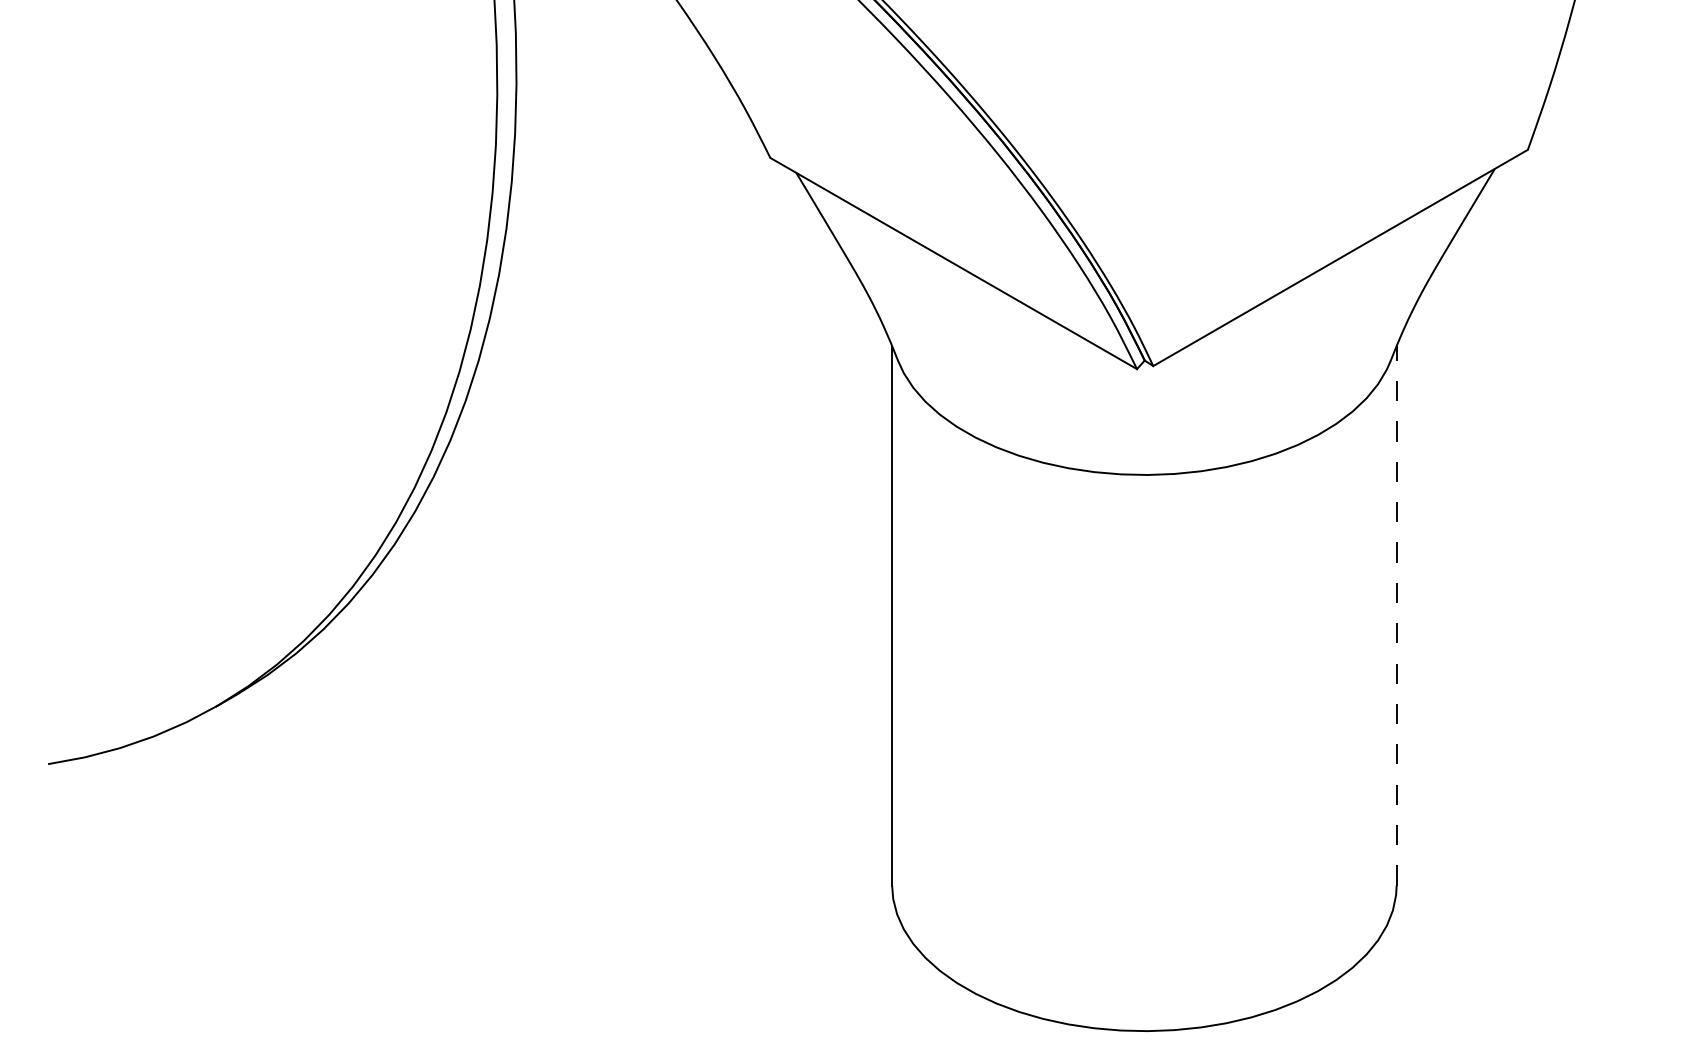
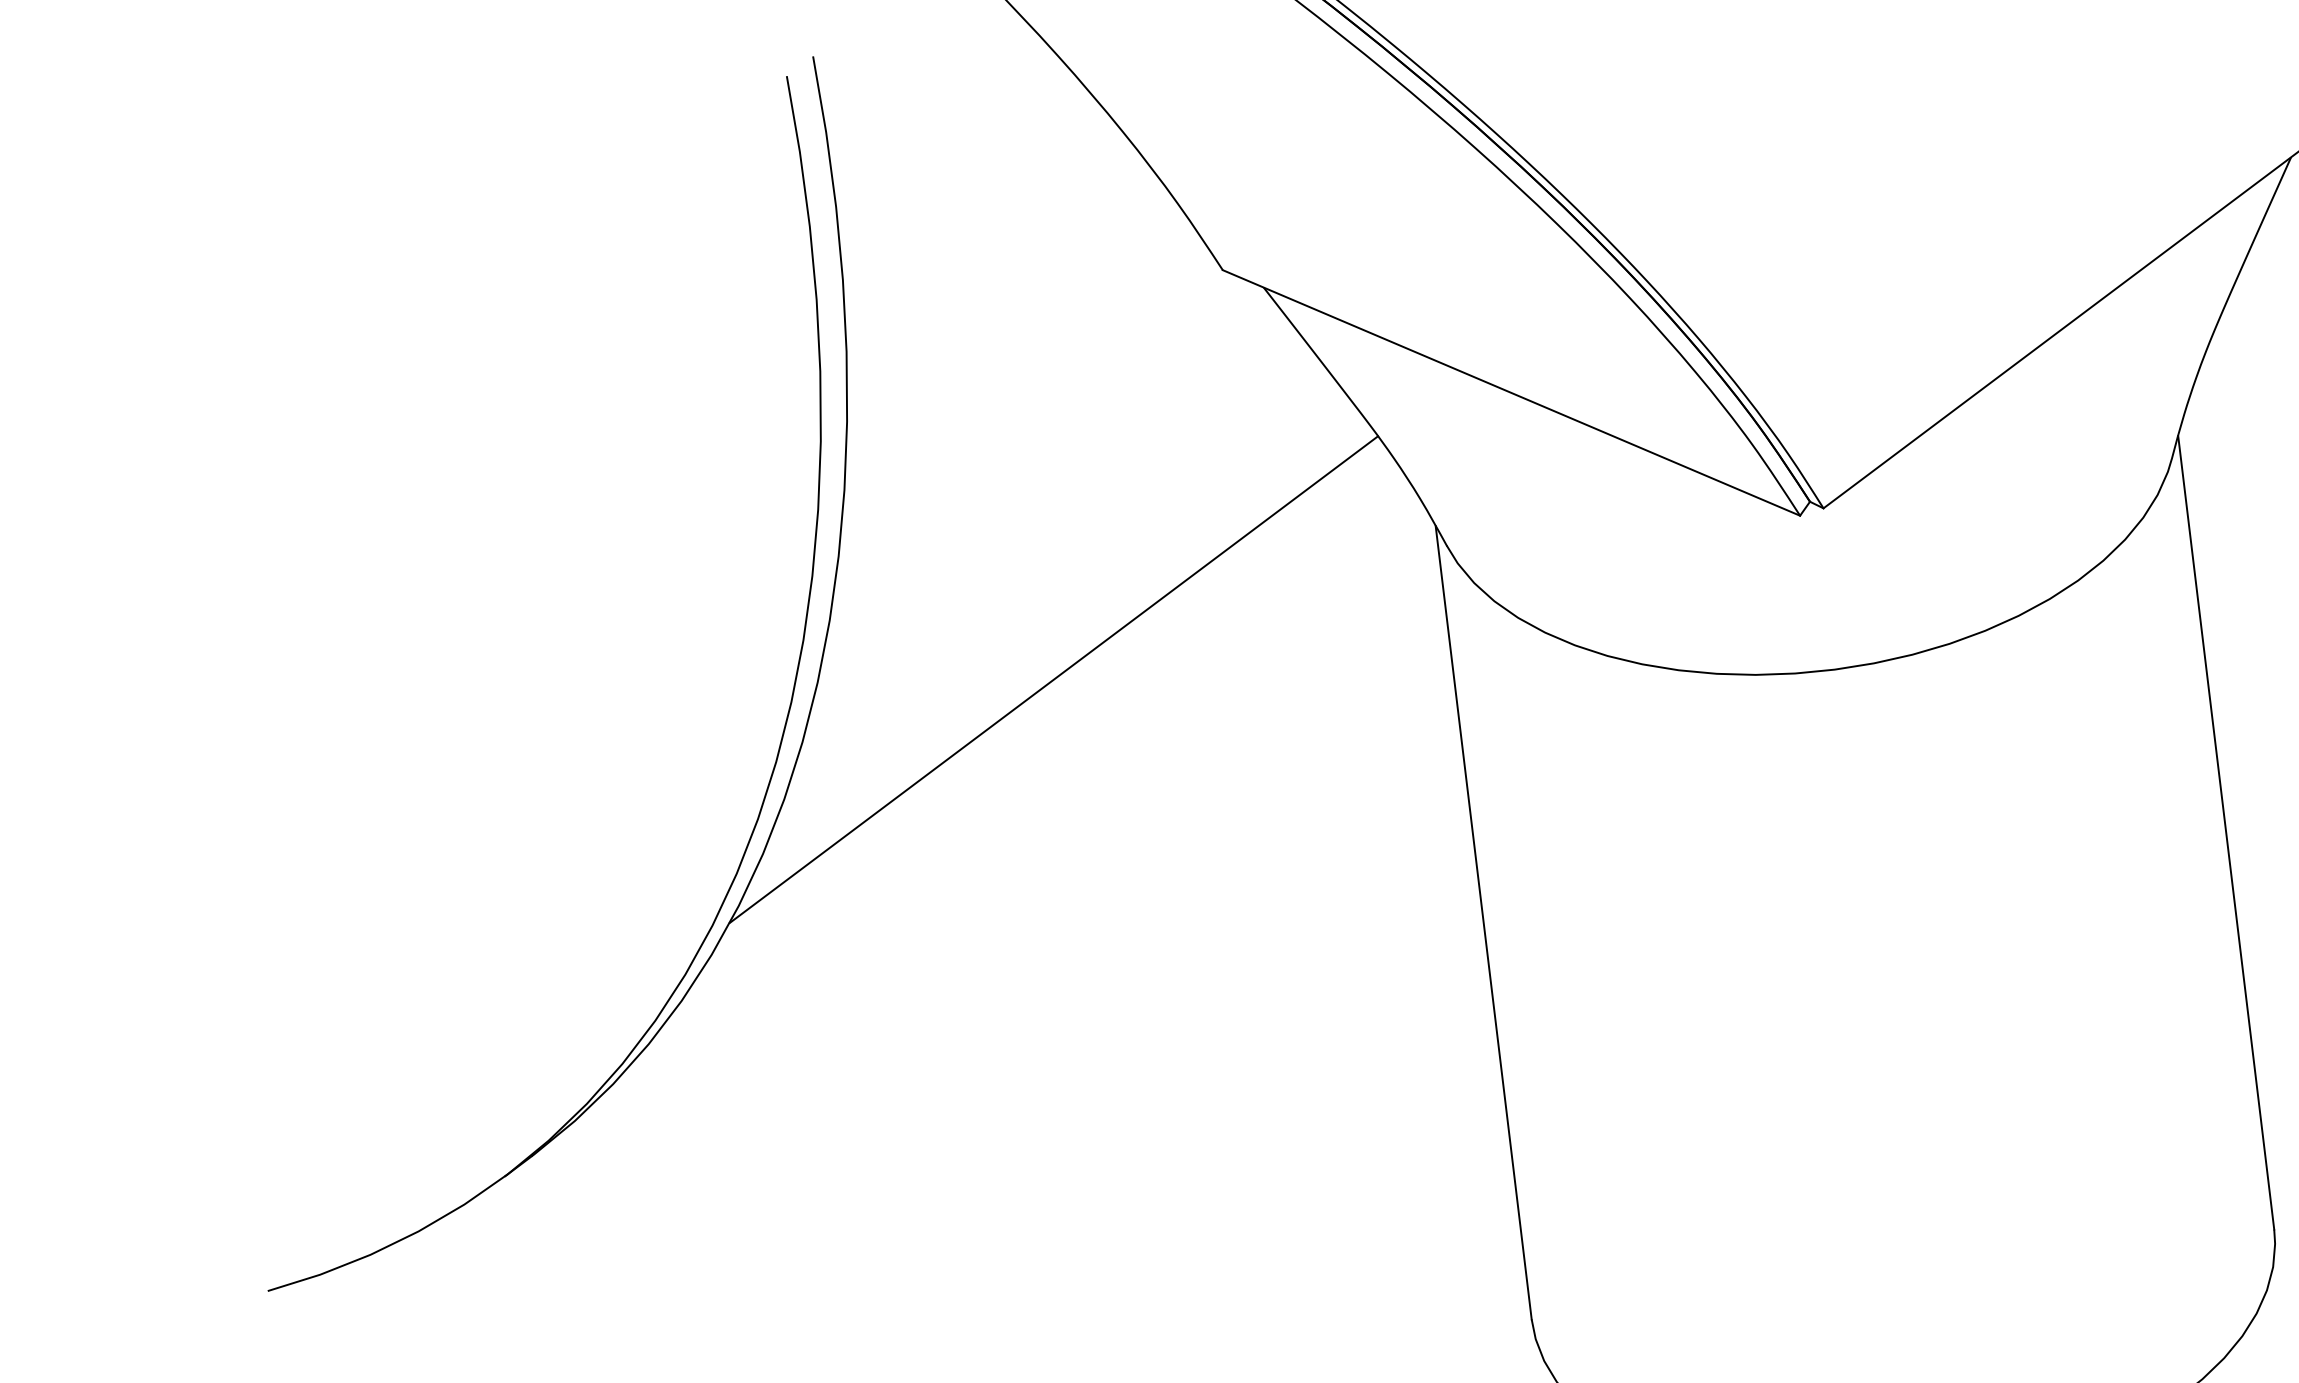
line: (623, 418) -> (1053, 679), added
line: (1396, 616) -> (2226, 833), dashed -> solid

